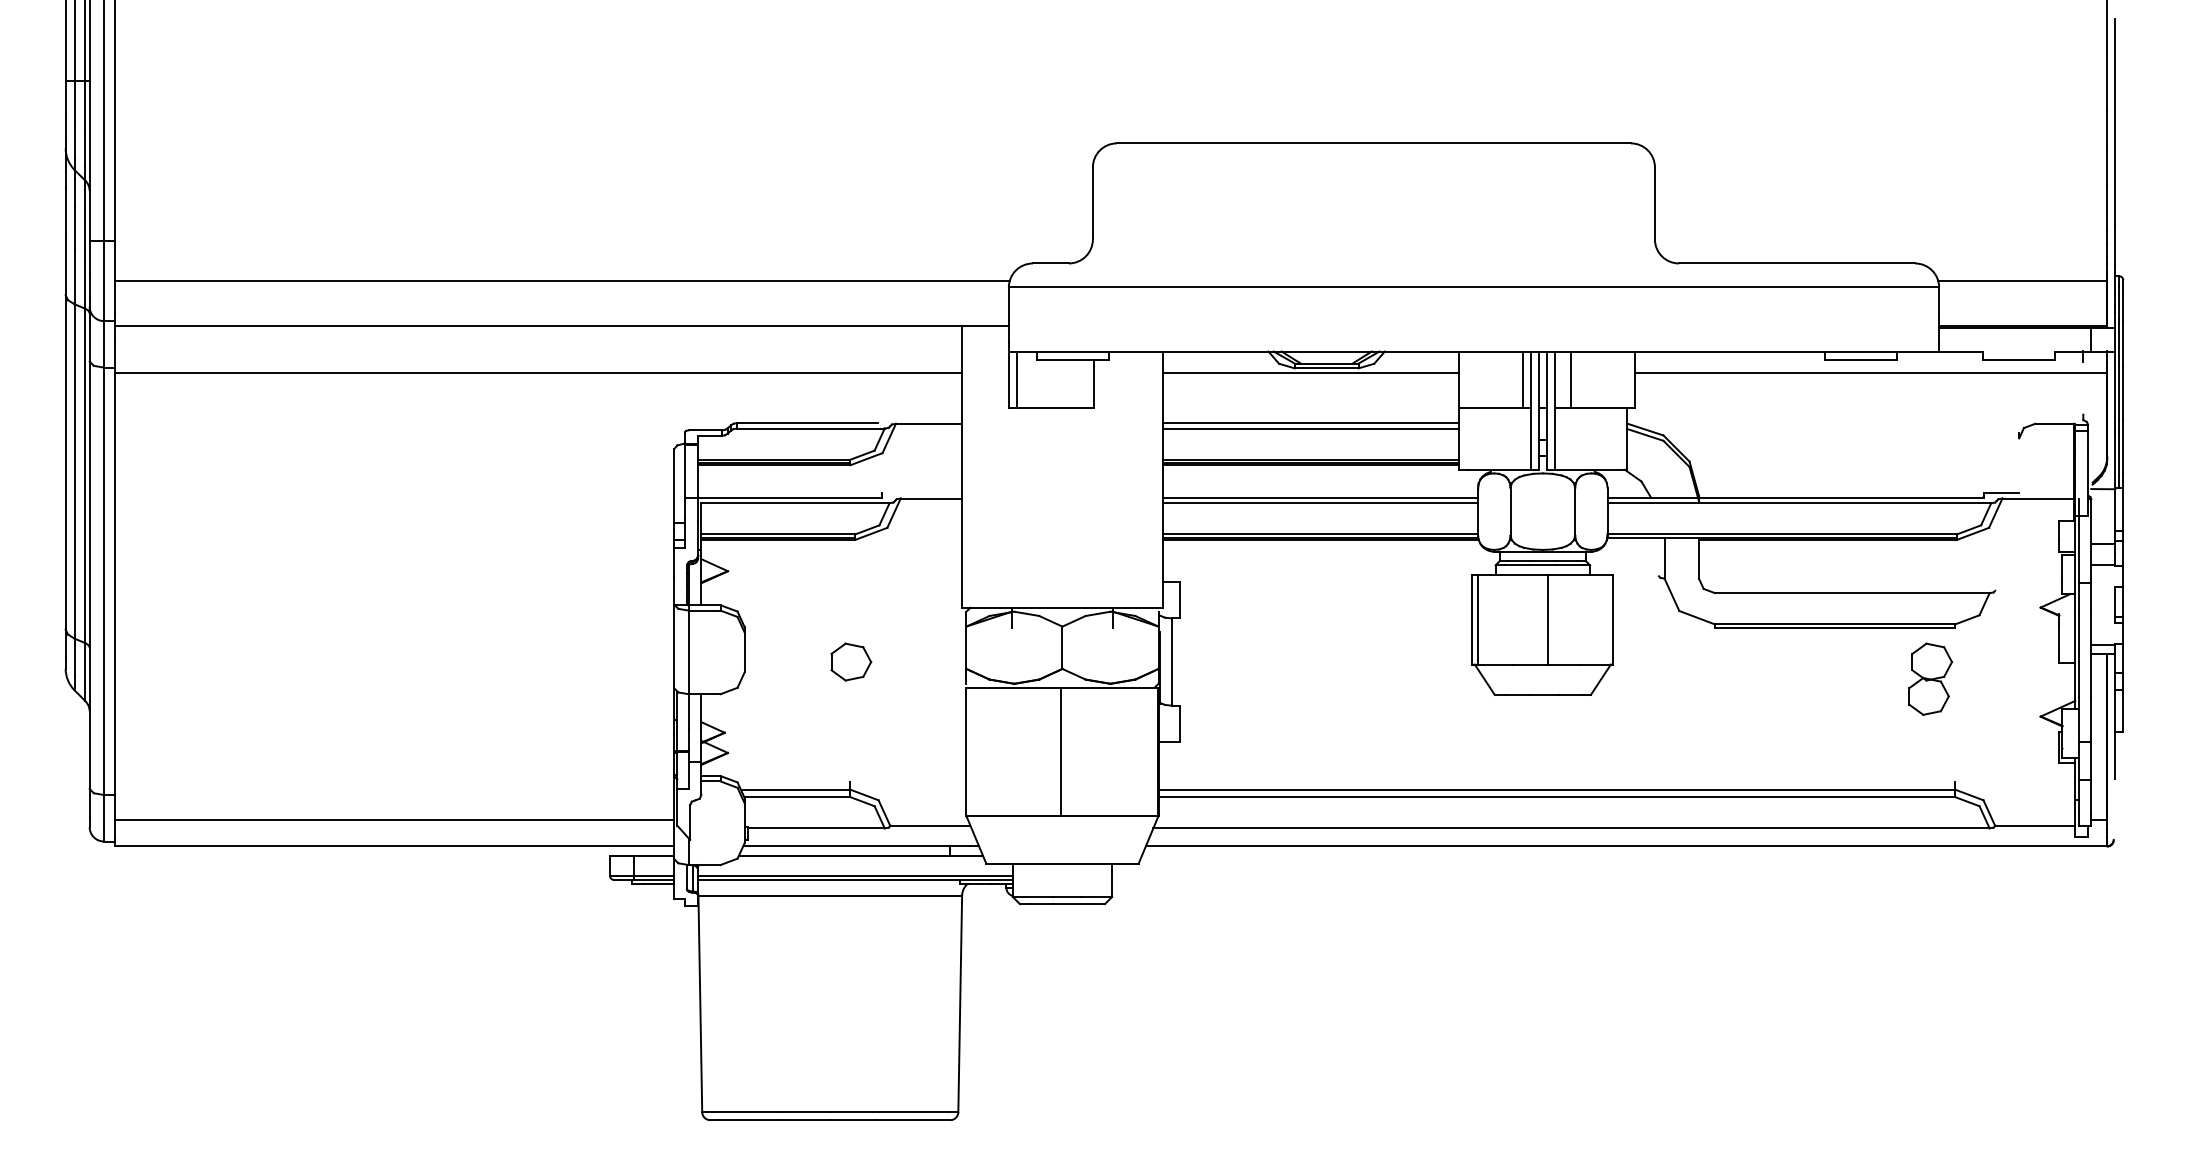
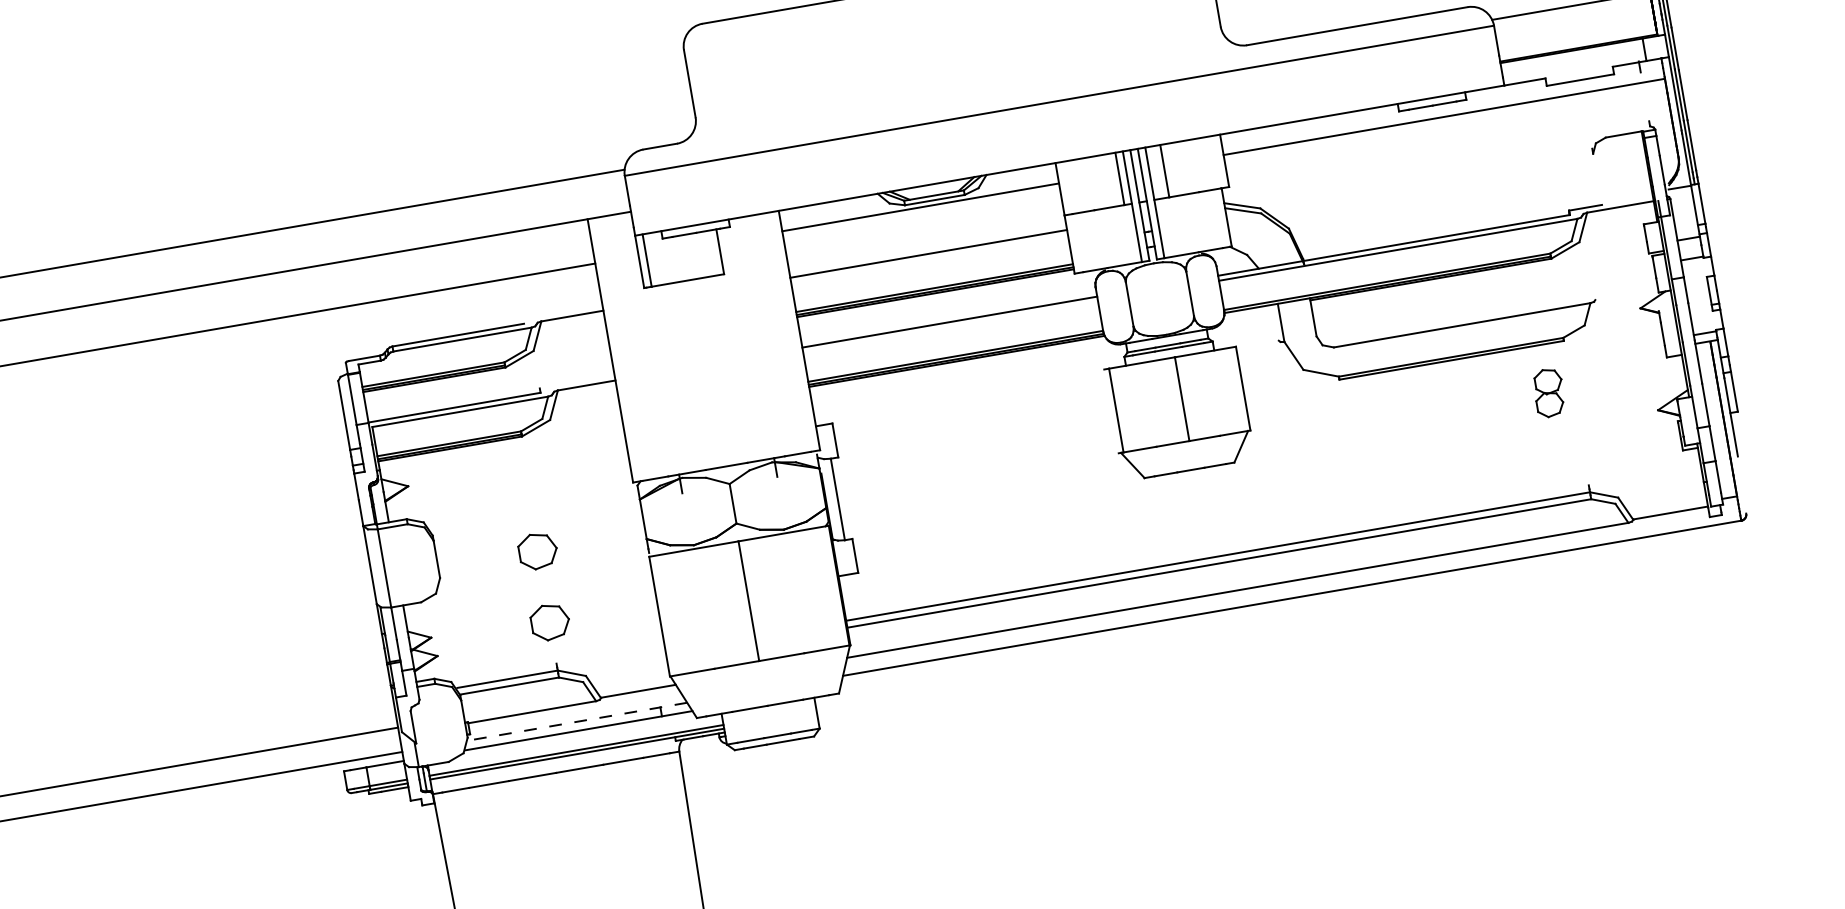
line: (1310, 428) -> (929, 258), removed
line: (1320, 503) -> (950, 327), removed
line: (1472, 619) -> (1111, 411), removed
part: (1930, 678) -> (1549, 392), size x0.7
part: (851, 737) -> (550, 621), added
line: (861, 846) -> (577, 721), solid -> dashed

